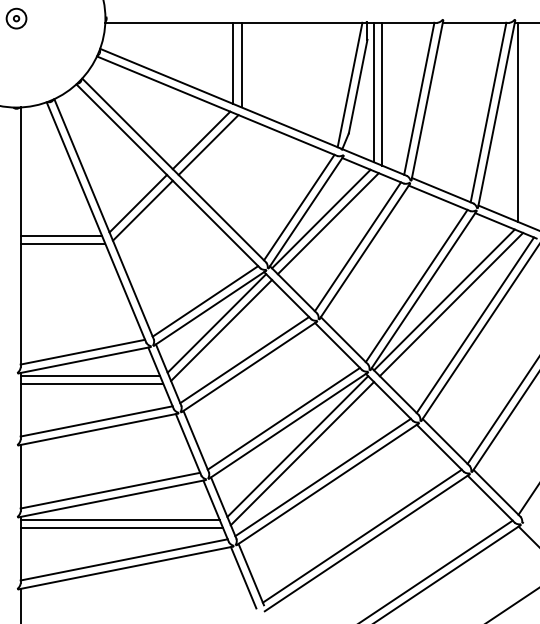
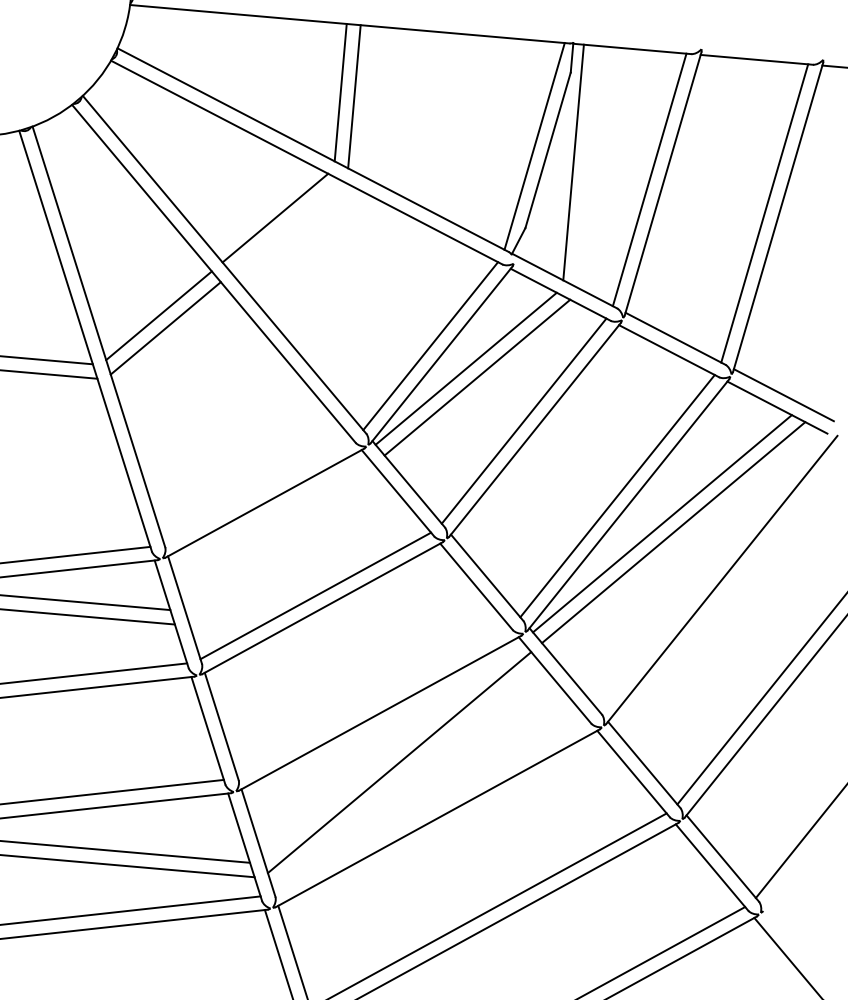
line: (382, 93) -> (588, 165), removed
line: (518, 121) -> (814, 233), removed
line: (208, 144) -> (286, 226), removed
line: (205, 301) -> (258, 491), removed
line: (216, 323) -> (273, 529), removed
line: (475, 325) -> (711, 571), removed
line: (221, 330) -> (280, 542), removed
line: (283, 418) -> (372, 700), removed
line: (297, 446) -> (392, 749), removed
line: (322, 477) -> (429, 805), removed

